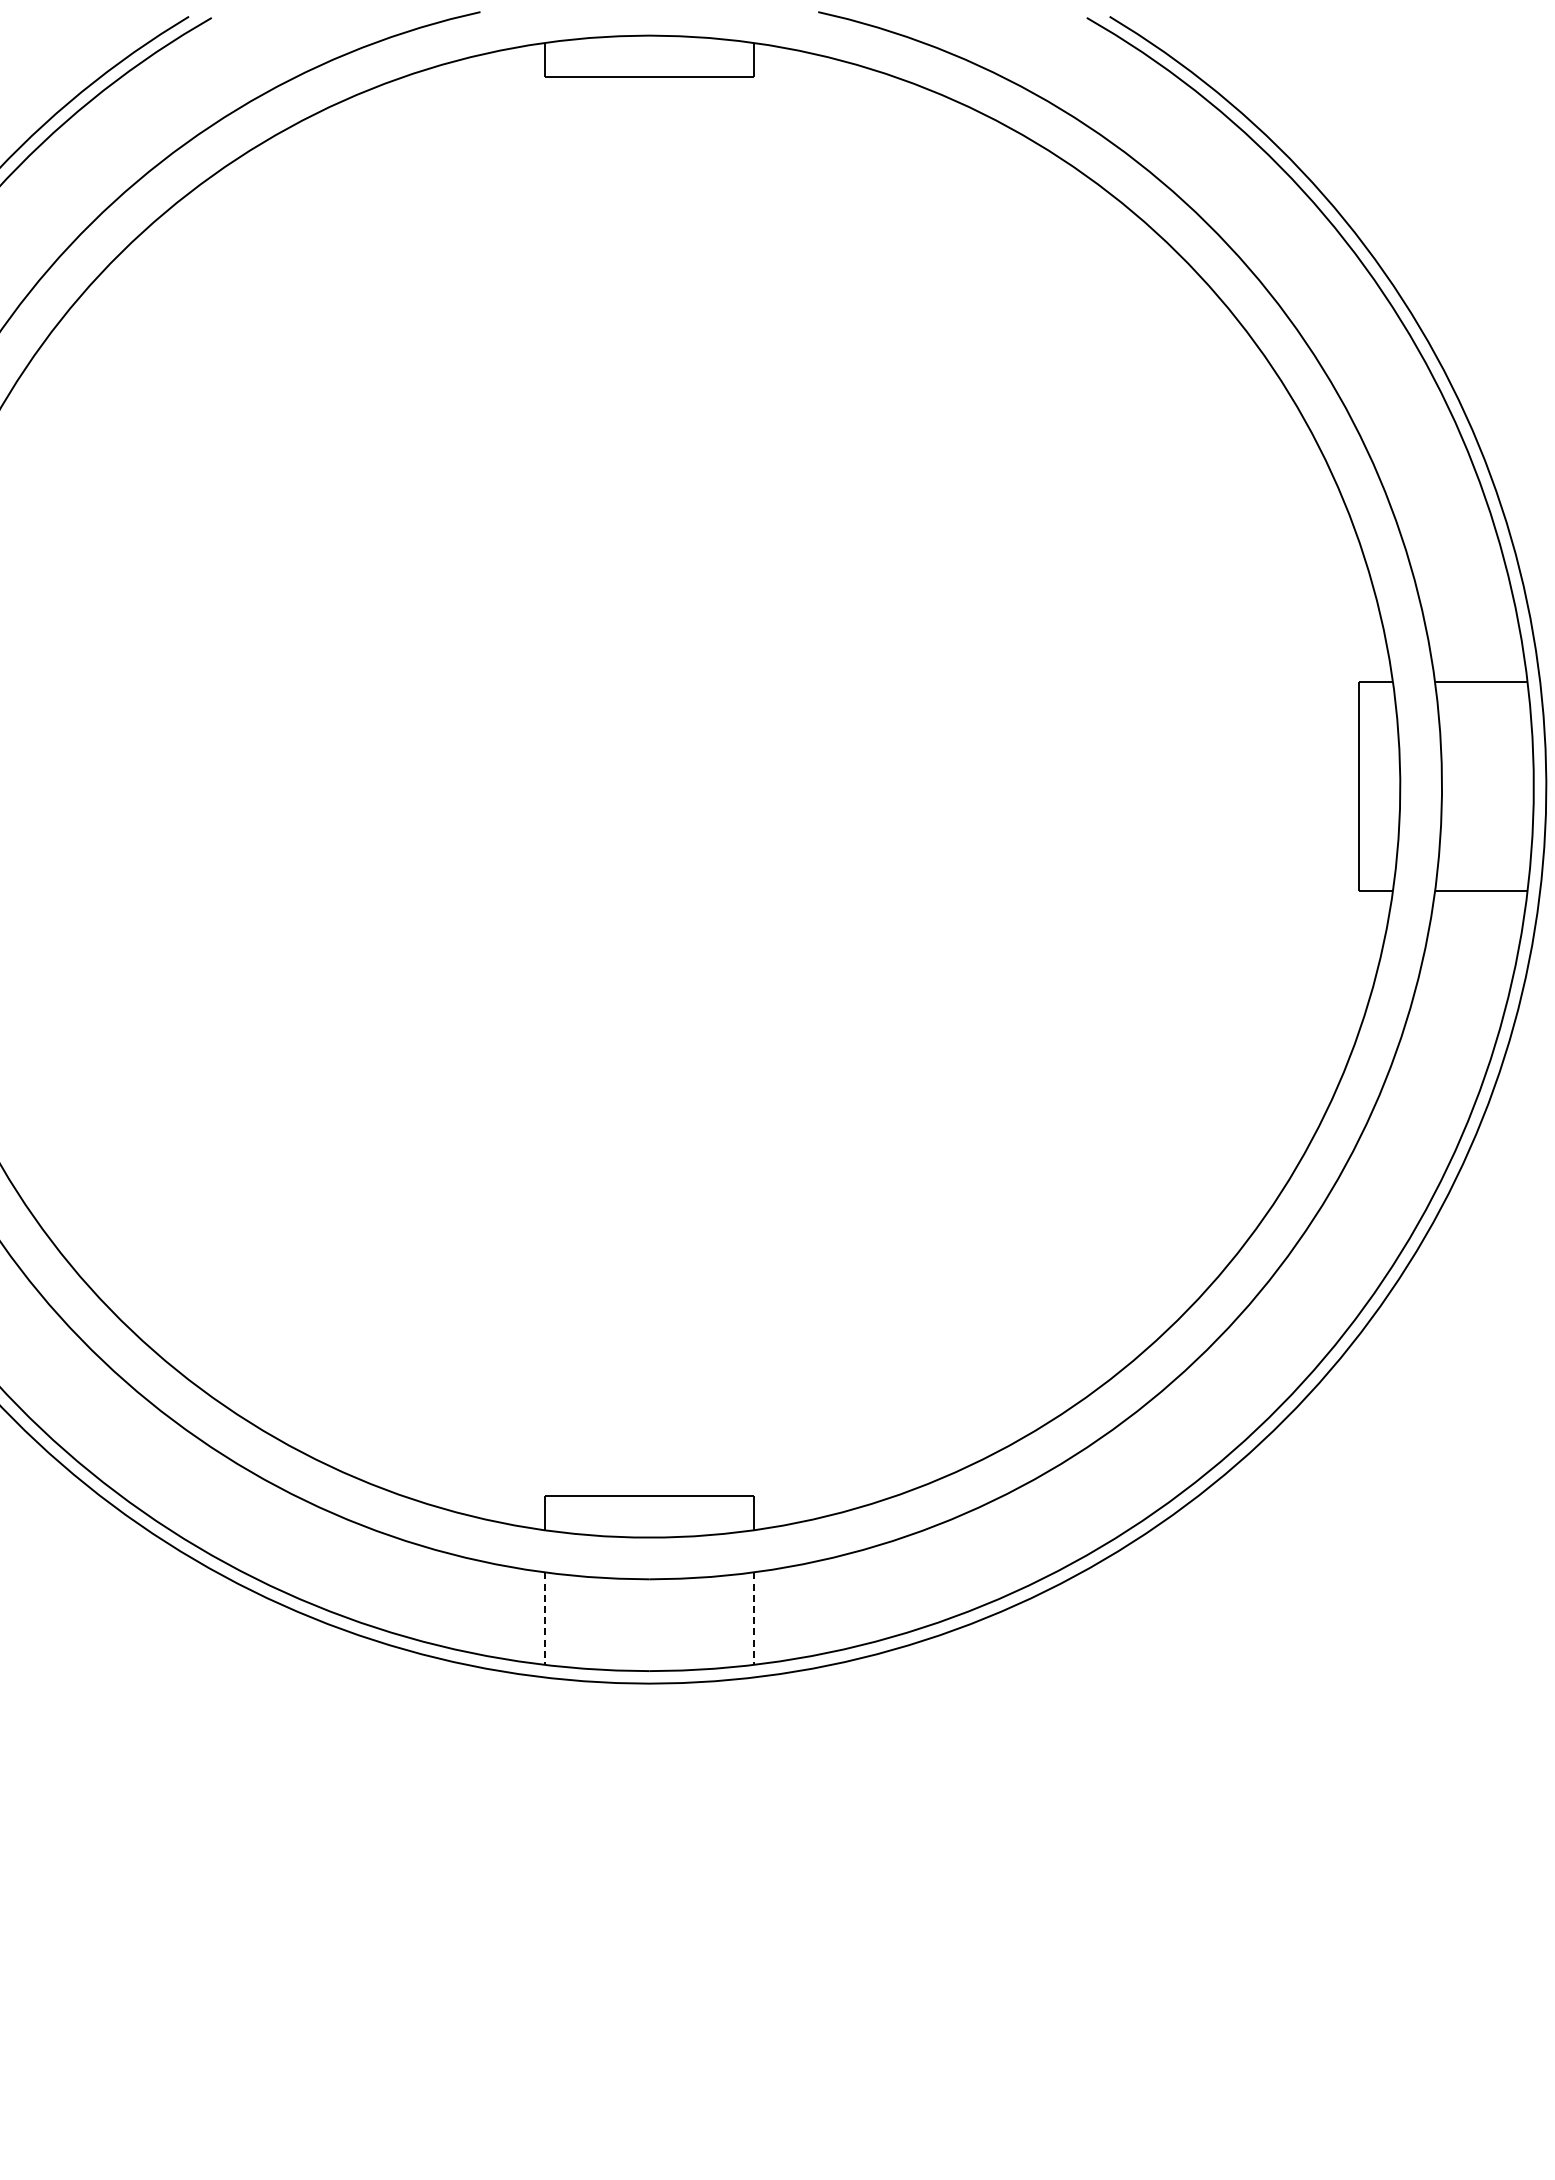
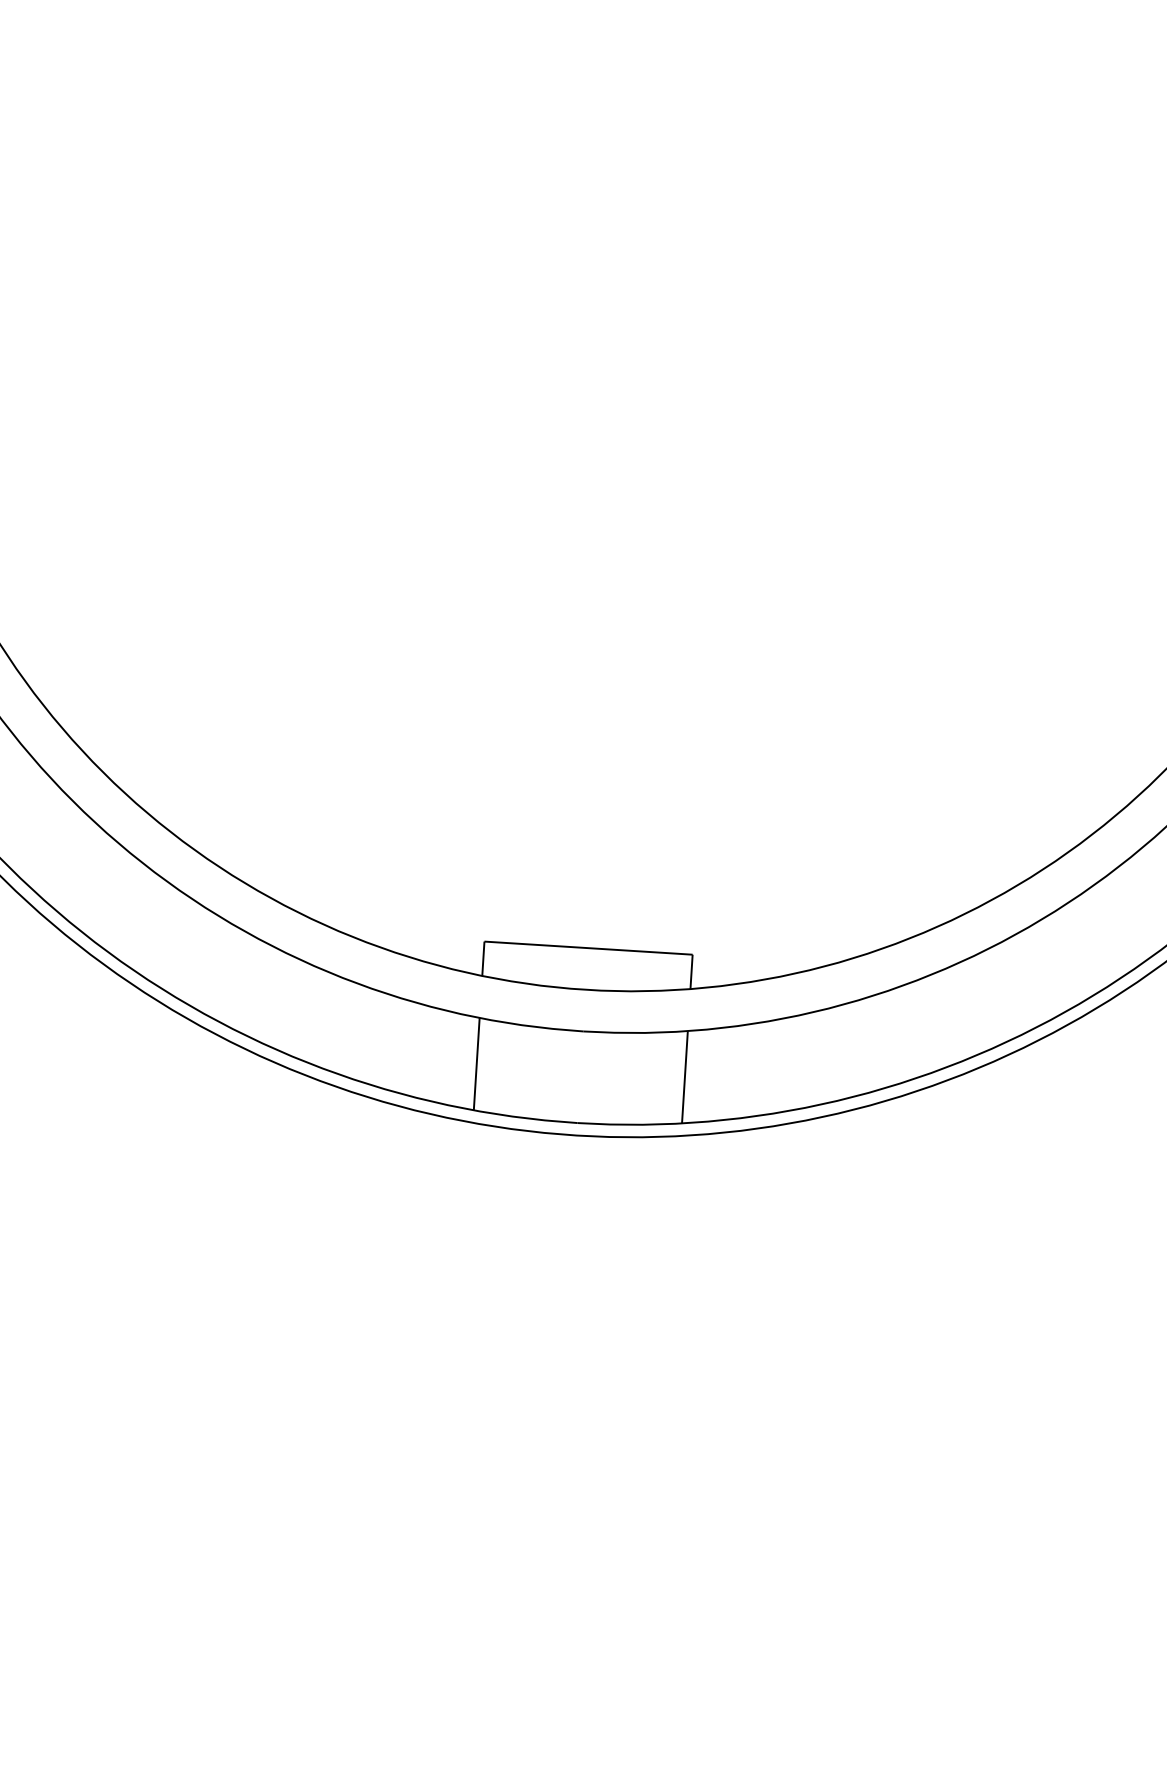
line: (545, 1619) -> (477, 1065), dashed -> solid
line: (753, 1619) -> (684, 1078), dashed -> solid

